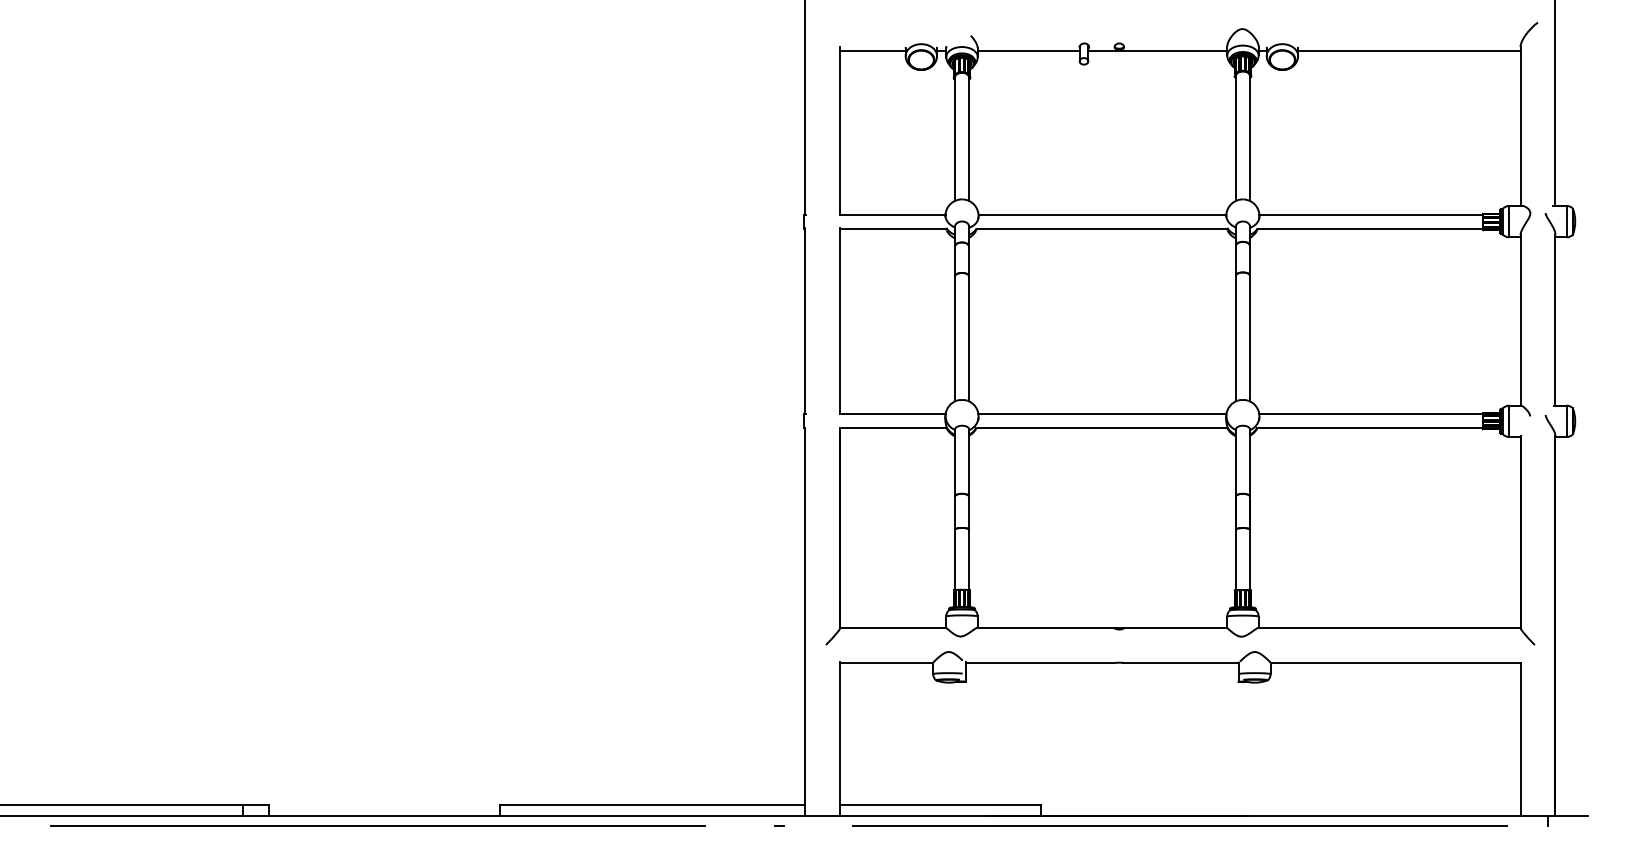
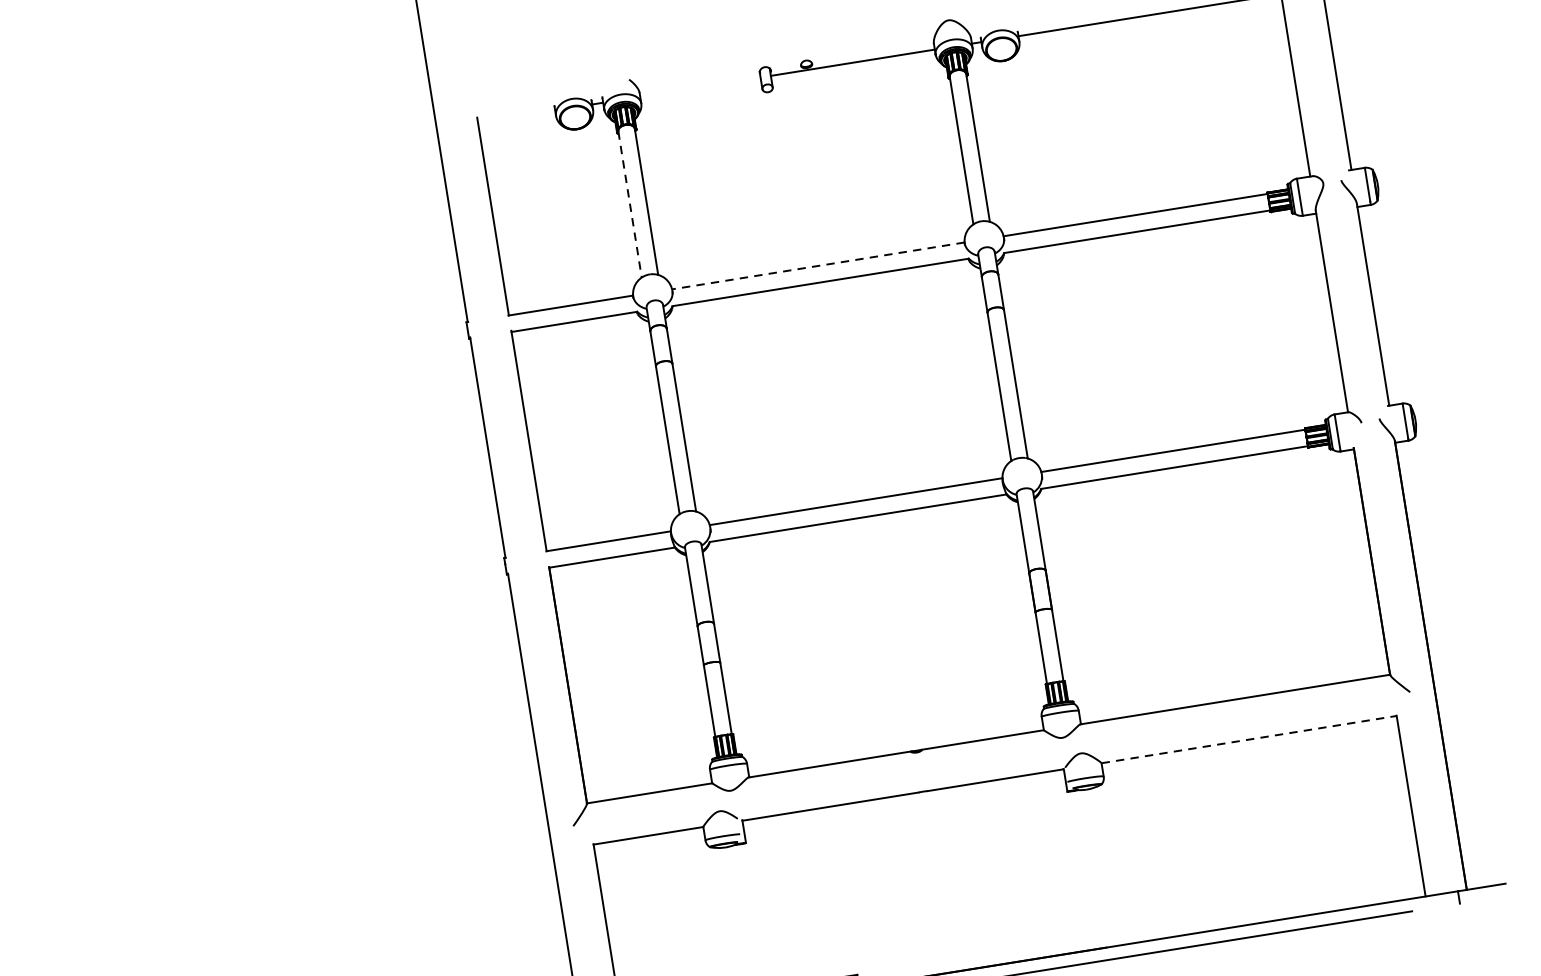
line: (872, 51) -> (516, 116), removed
line: (1028, 51) -> (700, 87), removed
line: (955, 139) -> (630, 204), solid -> dashed
line: (1102, 214) -> (818, 265), solid -> dashed
line: (1395, 662) -> (1249, 739), solid -> dashed

